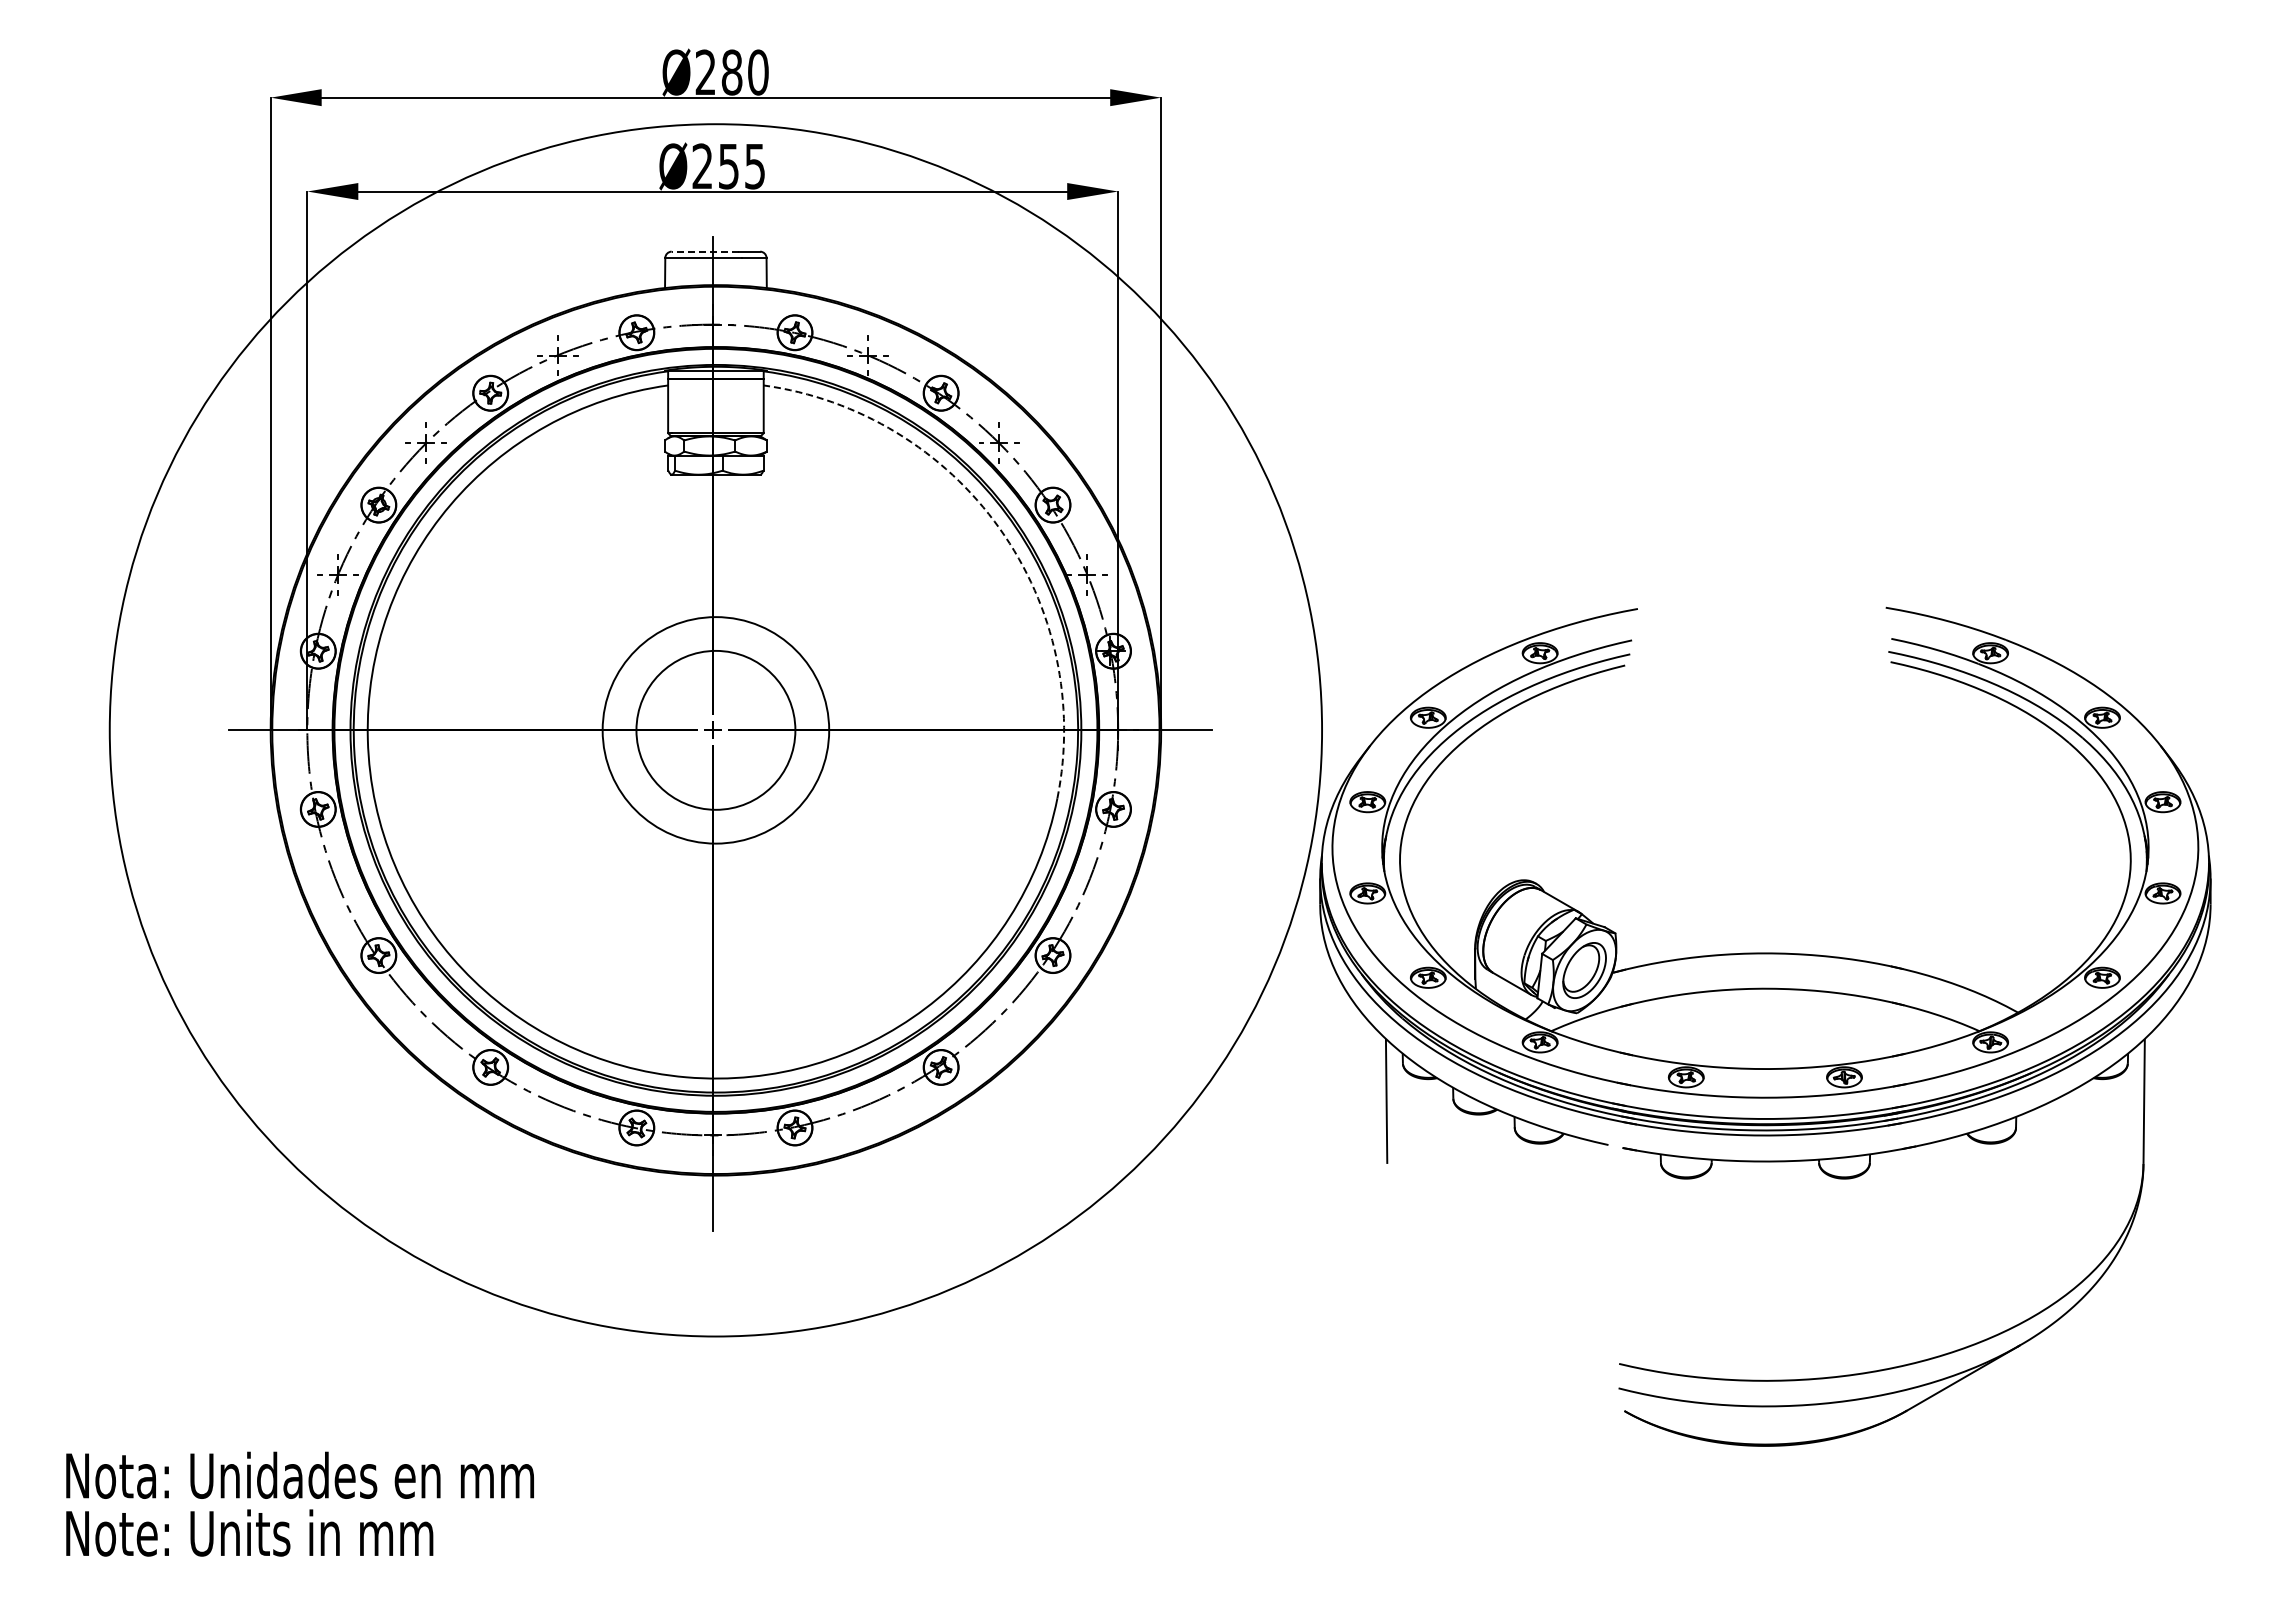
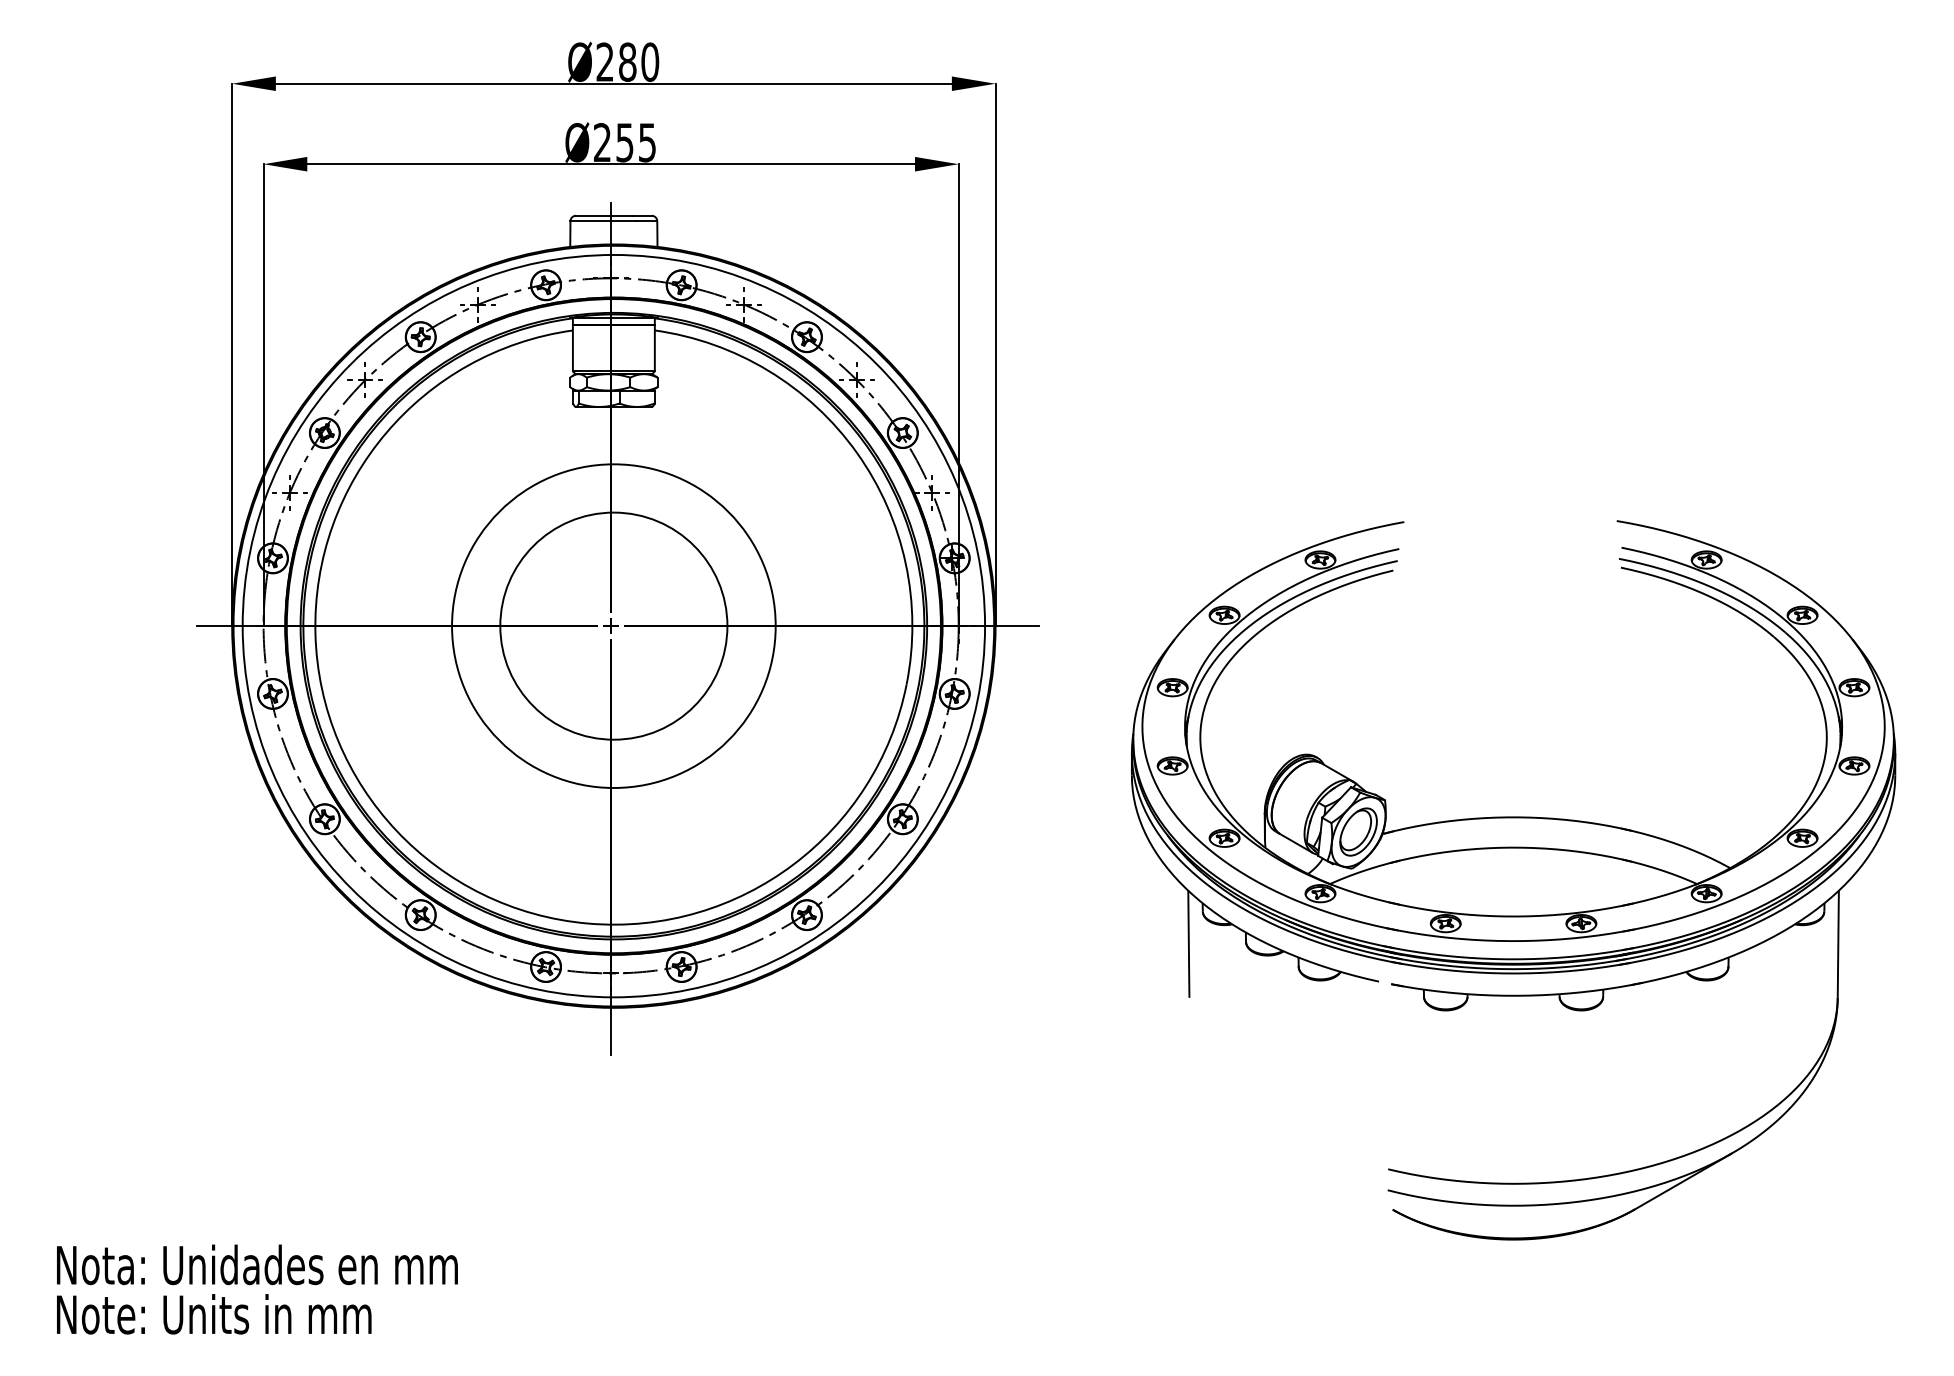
line: (704, 251) -> (604, 215), dashed -> solid
arc: (999, 528) -> (856, 453), dashed -> solid
circle: (715, 729) -> (613, 625), size x1.67
circle: (715, 730) -> (613, 626), size x0.71
circle: (715, 730) -> (613, 626), size x1.67

